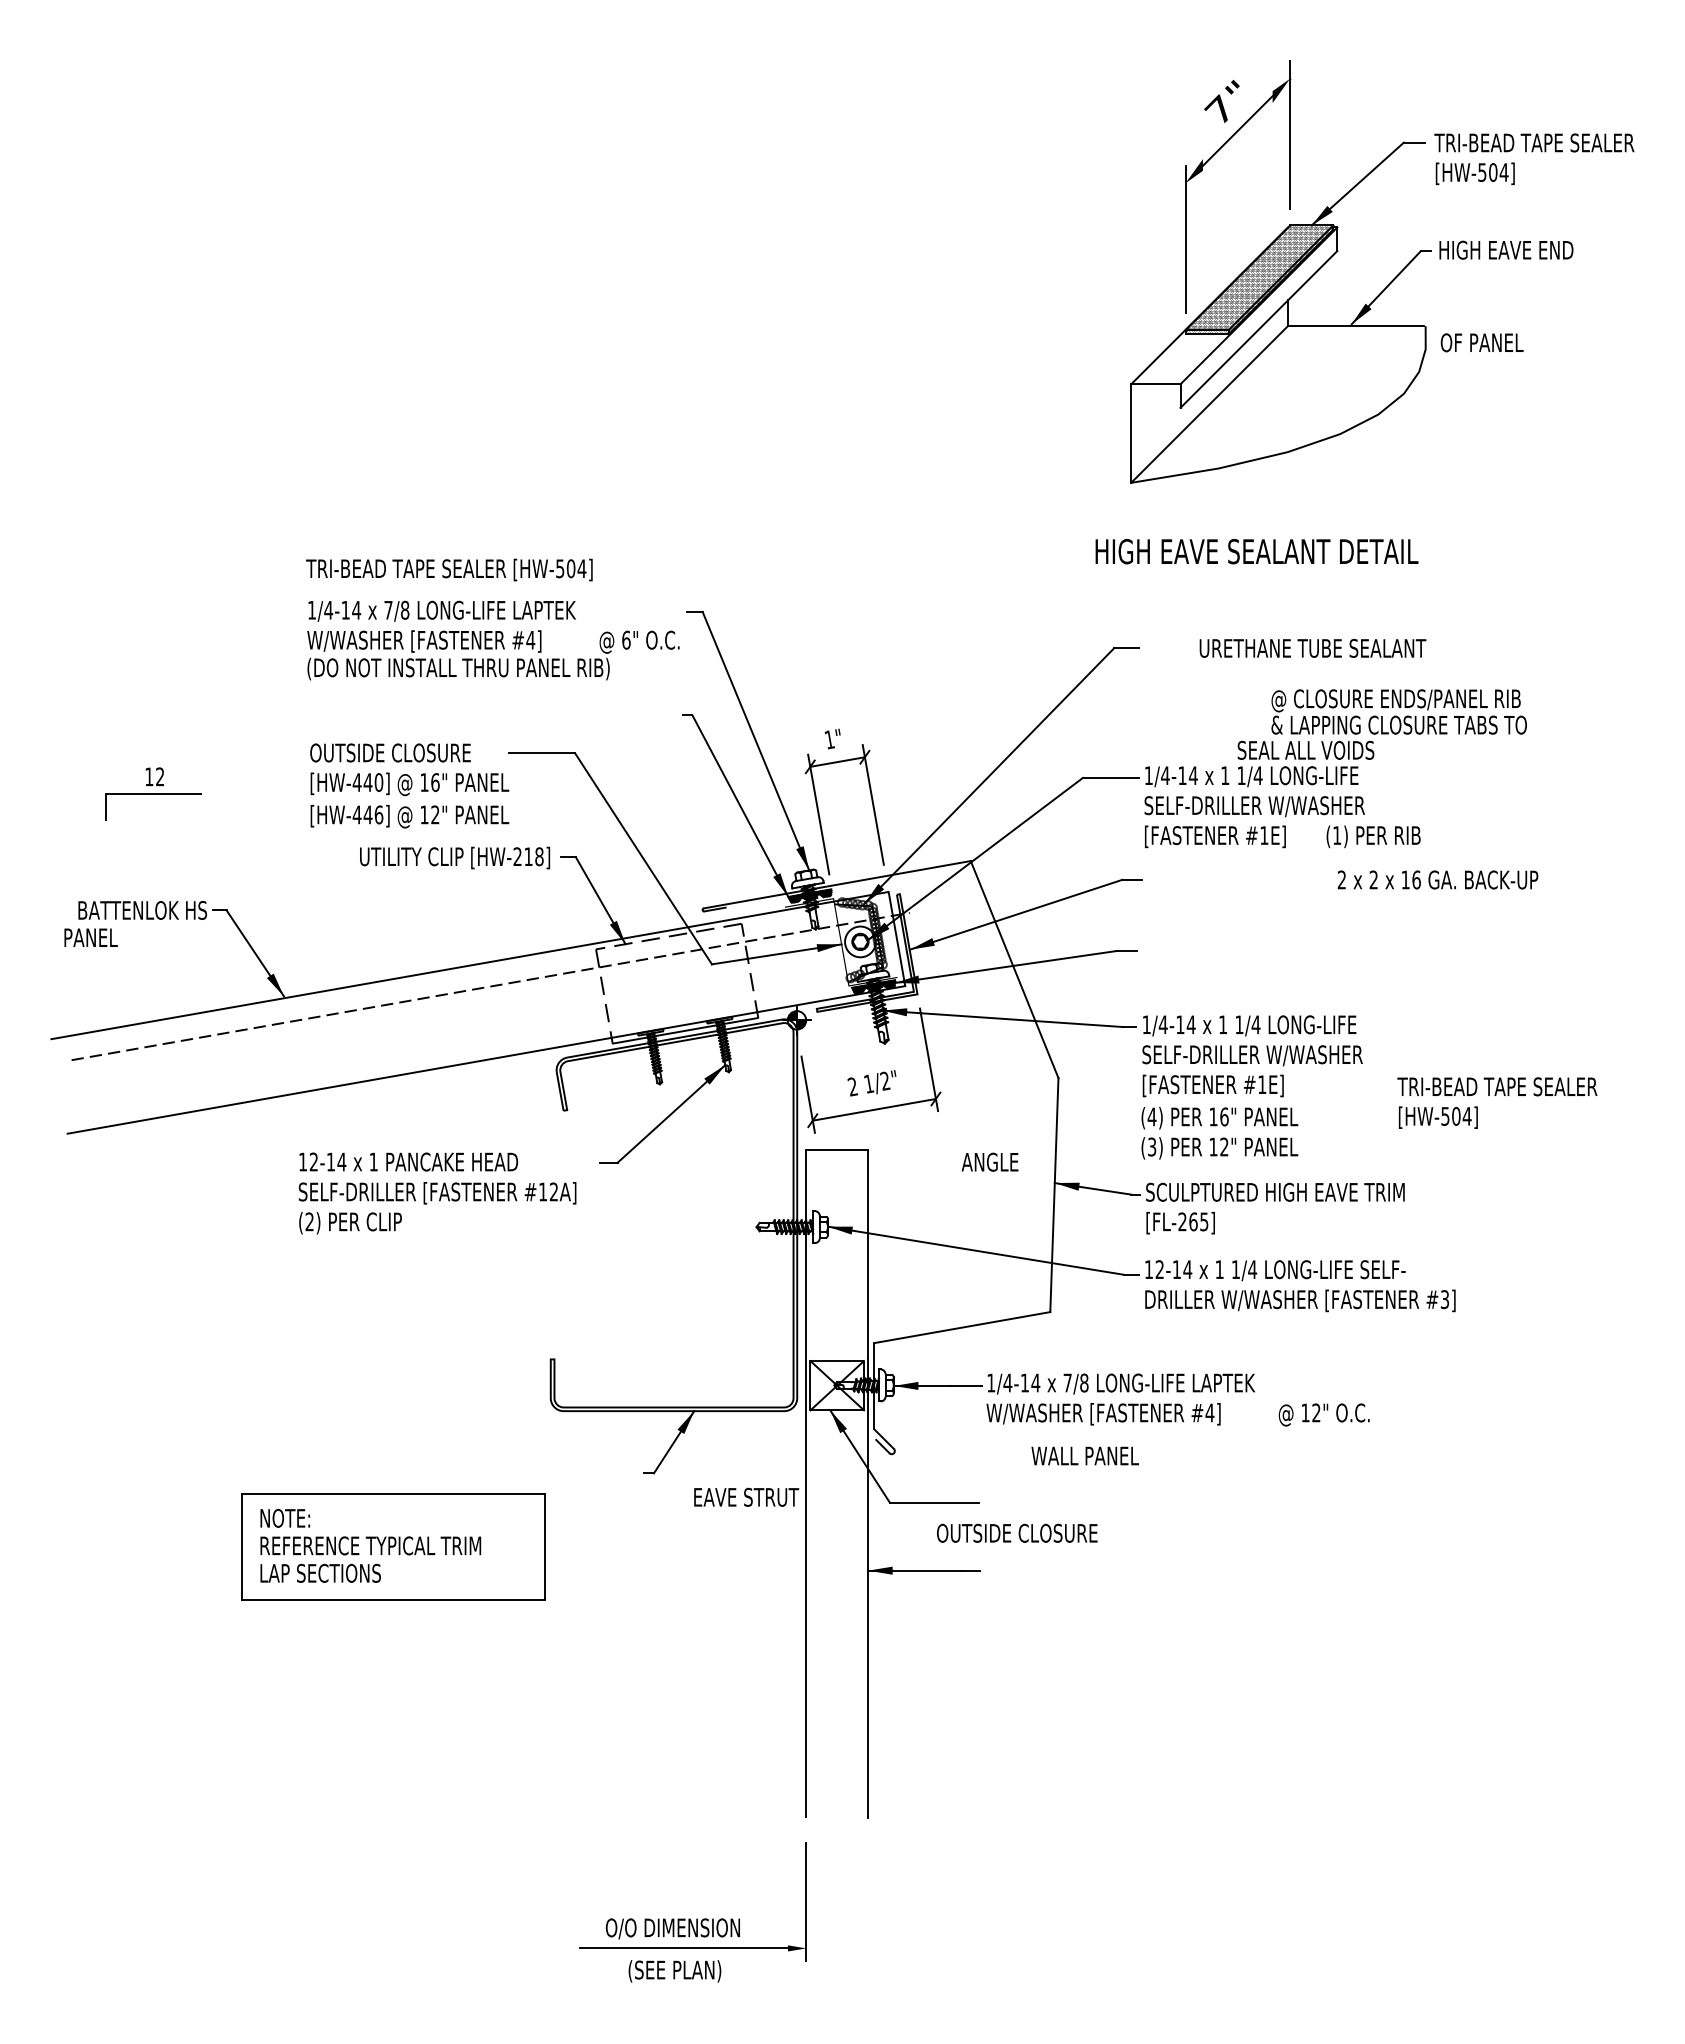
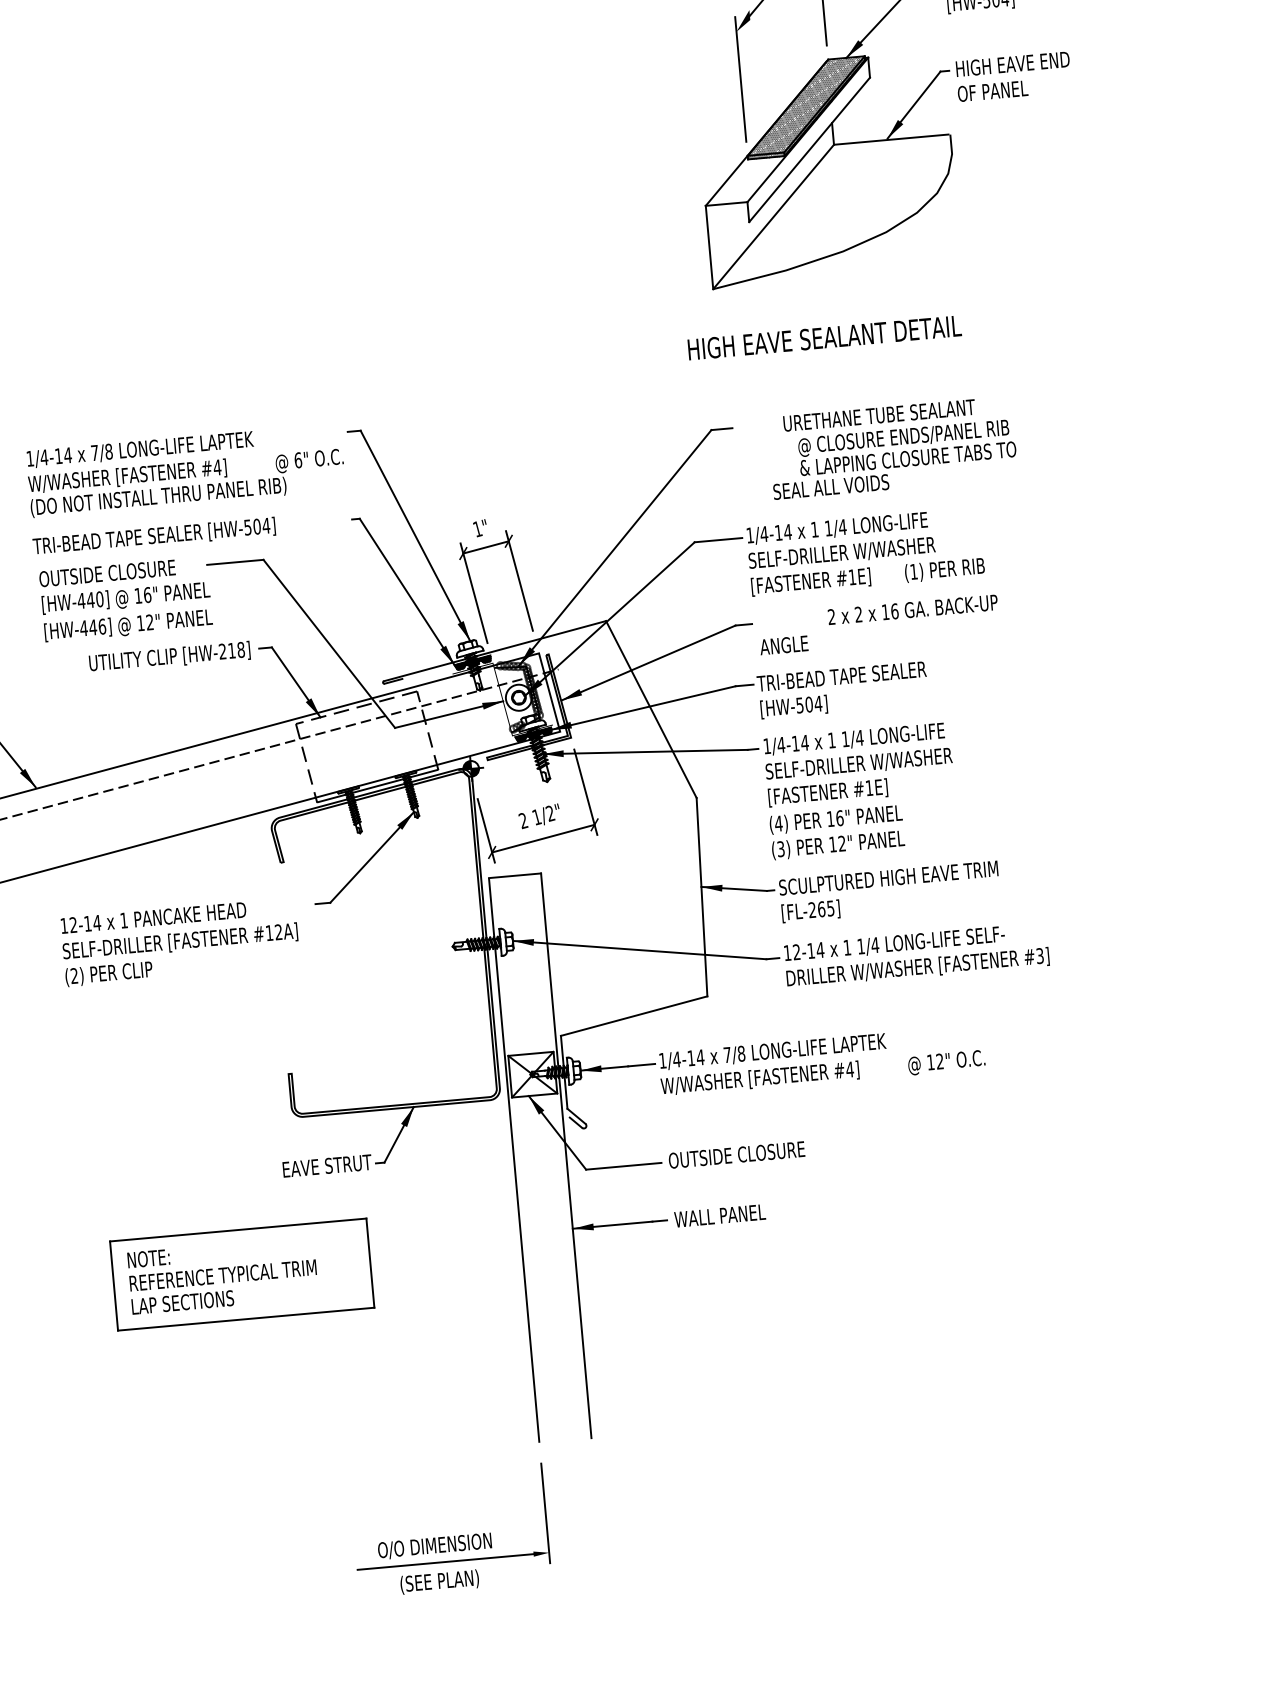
text: (1481, 342) -> (992, 91), moved
text: (449, 569) -> (154, 536), moved
text: (1381, 724) -> (893, 459), moved
text: (1437, 879) -> (912, 609), moved
text: (1497, 1102) -> (842, 689), moved
text: (989, 1161) -> (783, 644), moved
text: (1084, 1455) -> (719, 1215), moved
text: (746, 1496) -> (327, 1165), moved
text: (1017, 1532) -> (736, 1154), moved
part: (393, 1546) -> (242, 1274), moved

